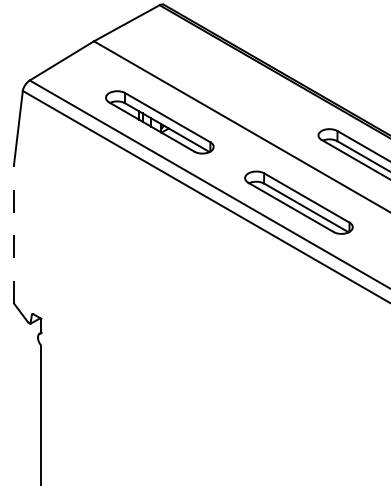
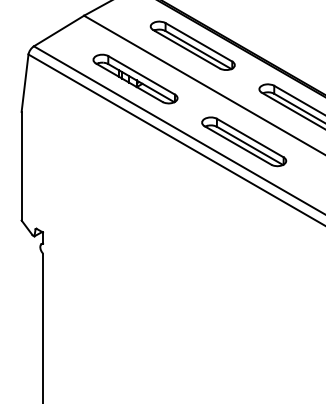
part: (232, 79) -> (192, 45), added
line: (13, 233) -> (21, 165), dashed -> solid

